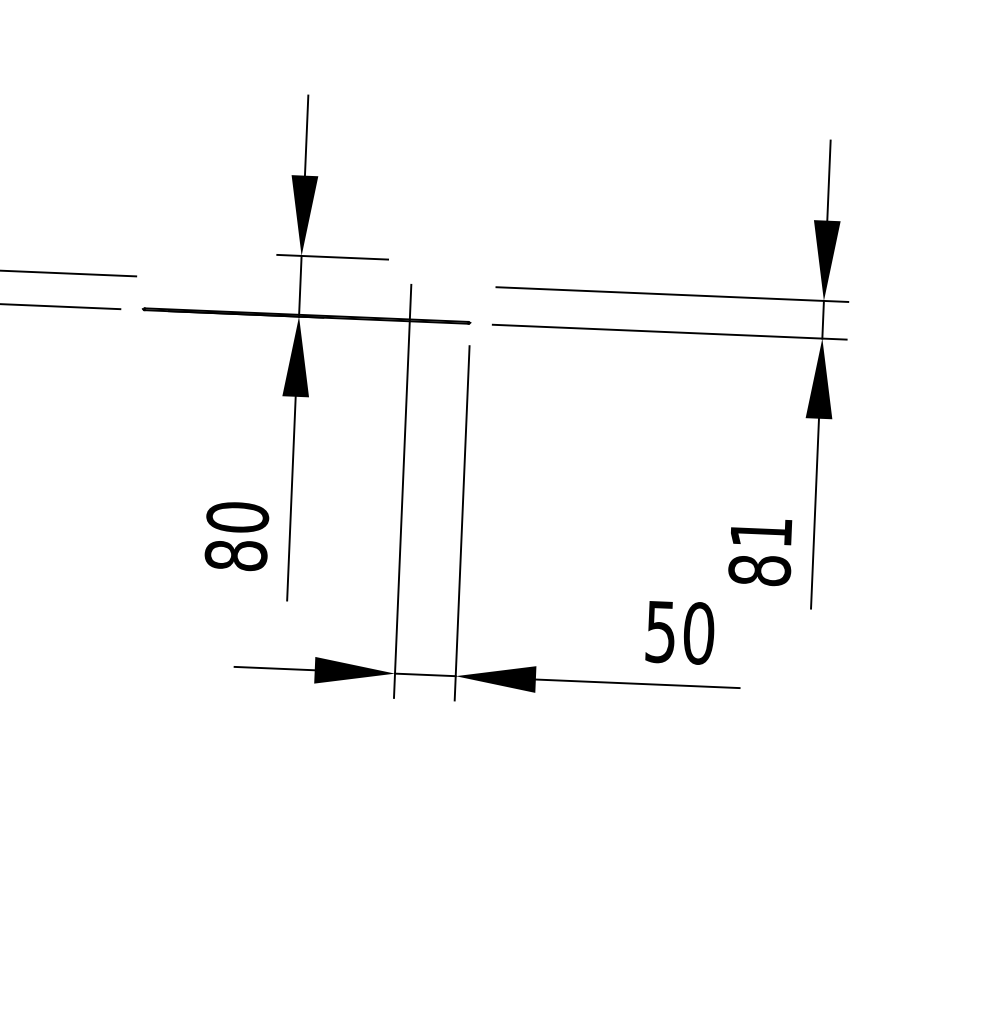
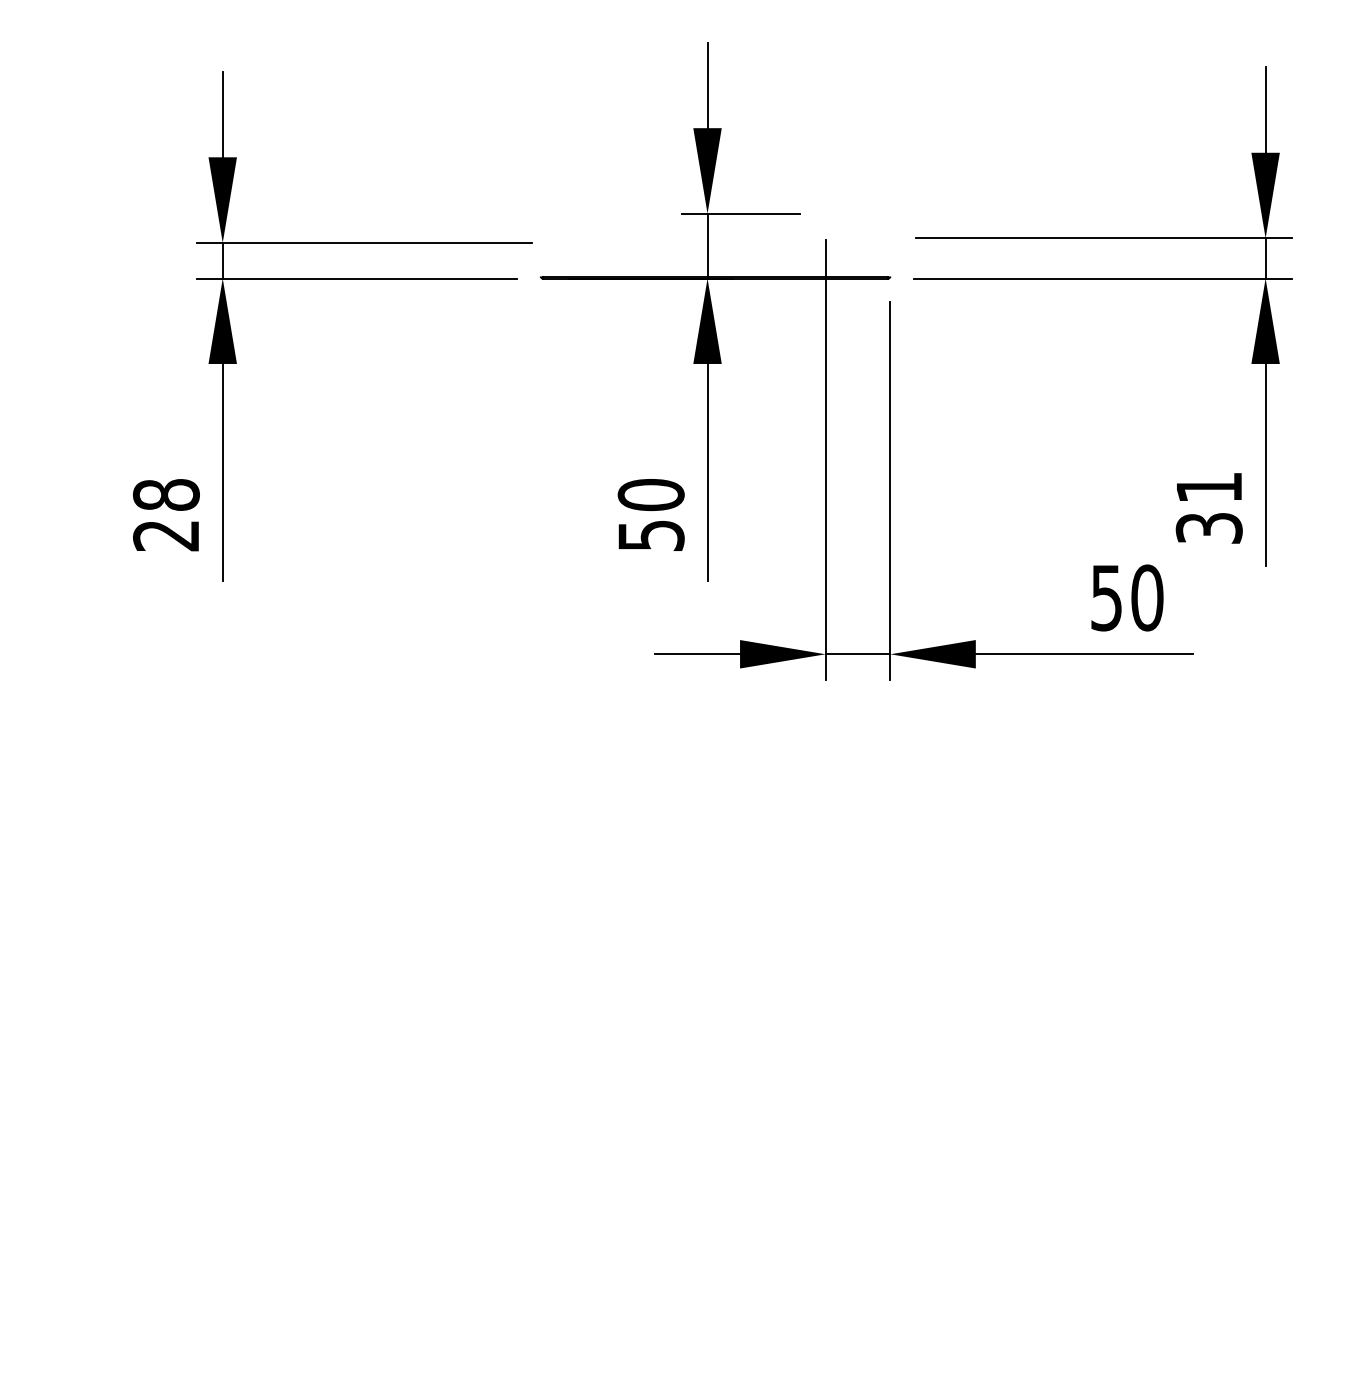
text: (235, 555) -> (650, 535), 80 -> 50
text: (758, 570) -> (1208, 528), 81 -> 31

